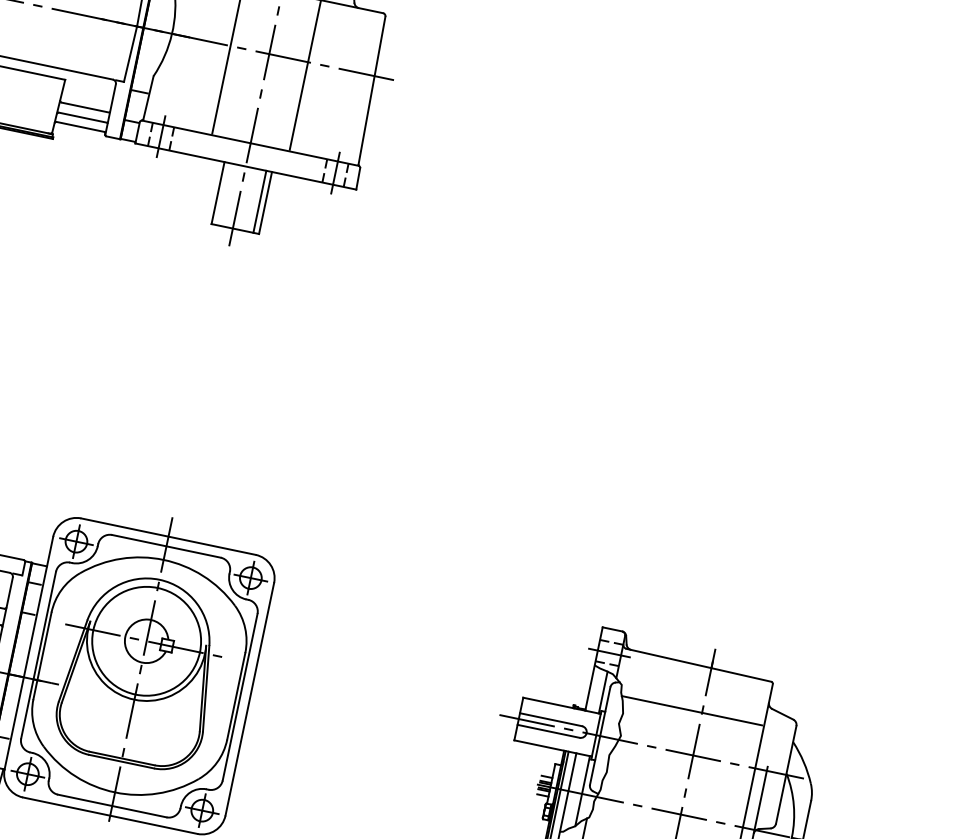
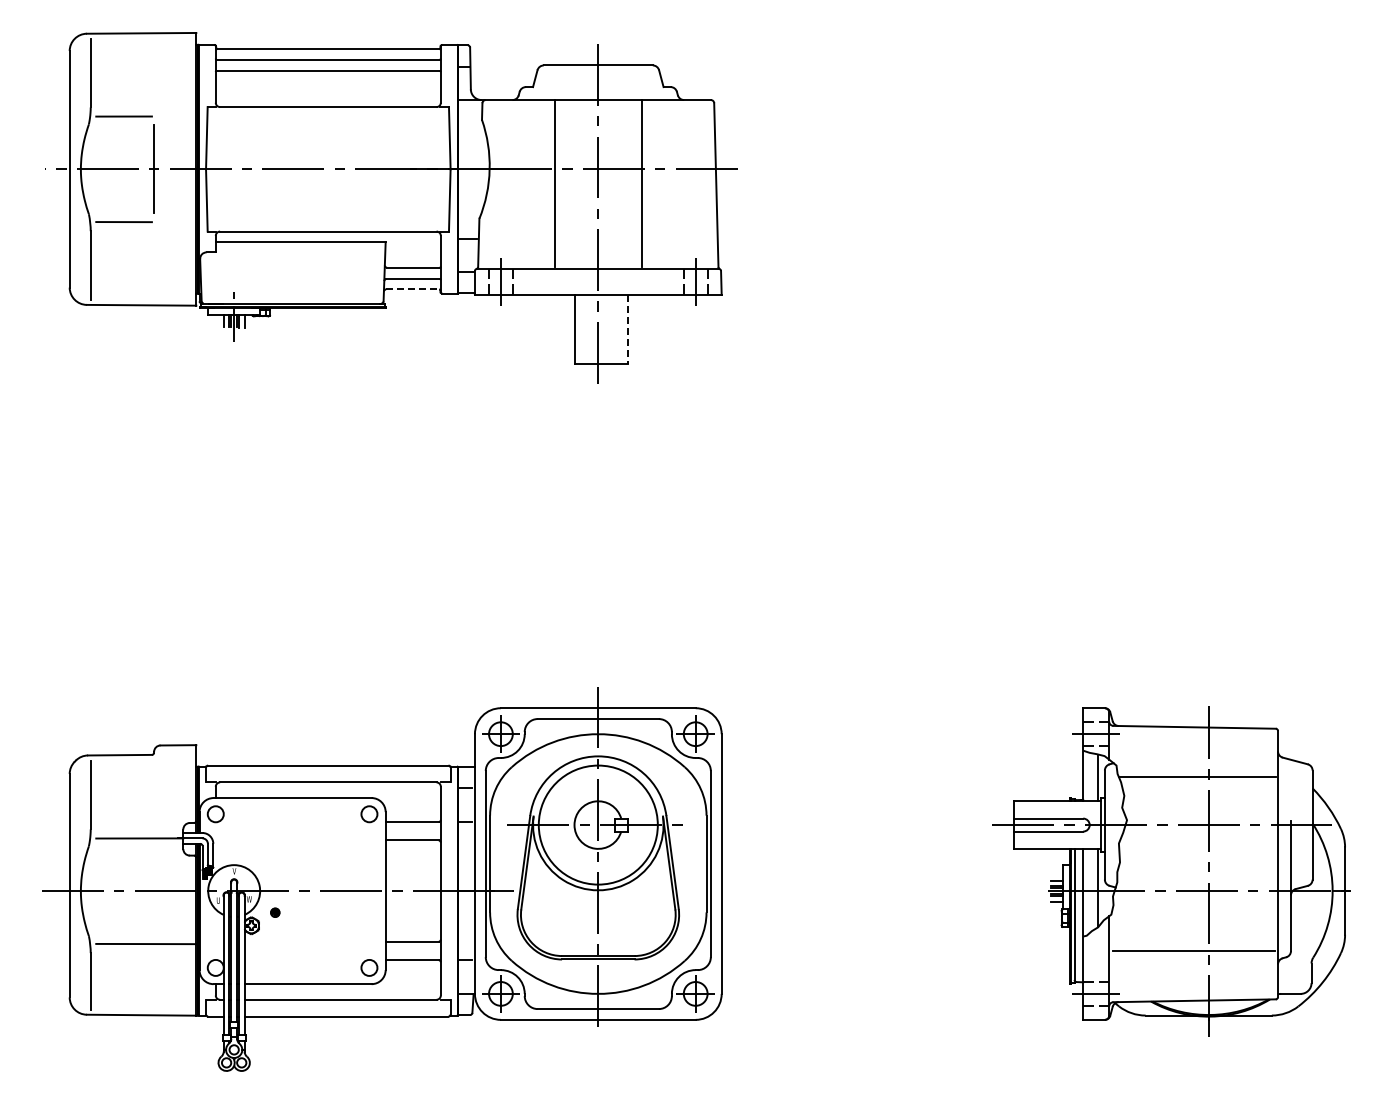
line: (80, 126) -> (412, 289), solid -> dashed
line: (260, 201) -> (621, 329), removed
line: (265, 203) -> (627, 329), solid -> dashed

